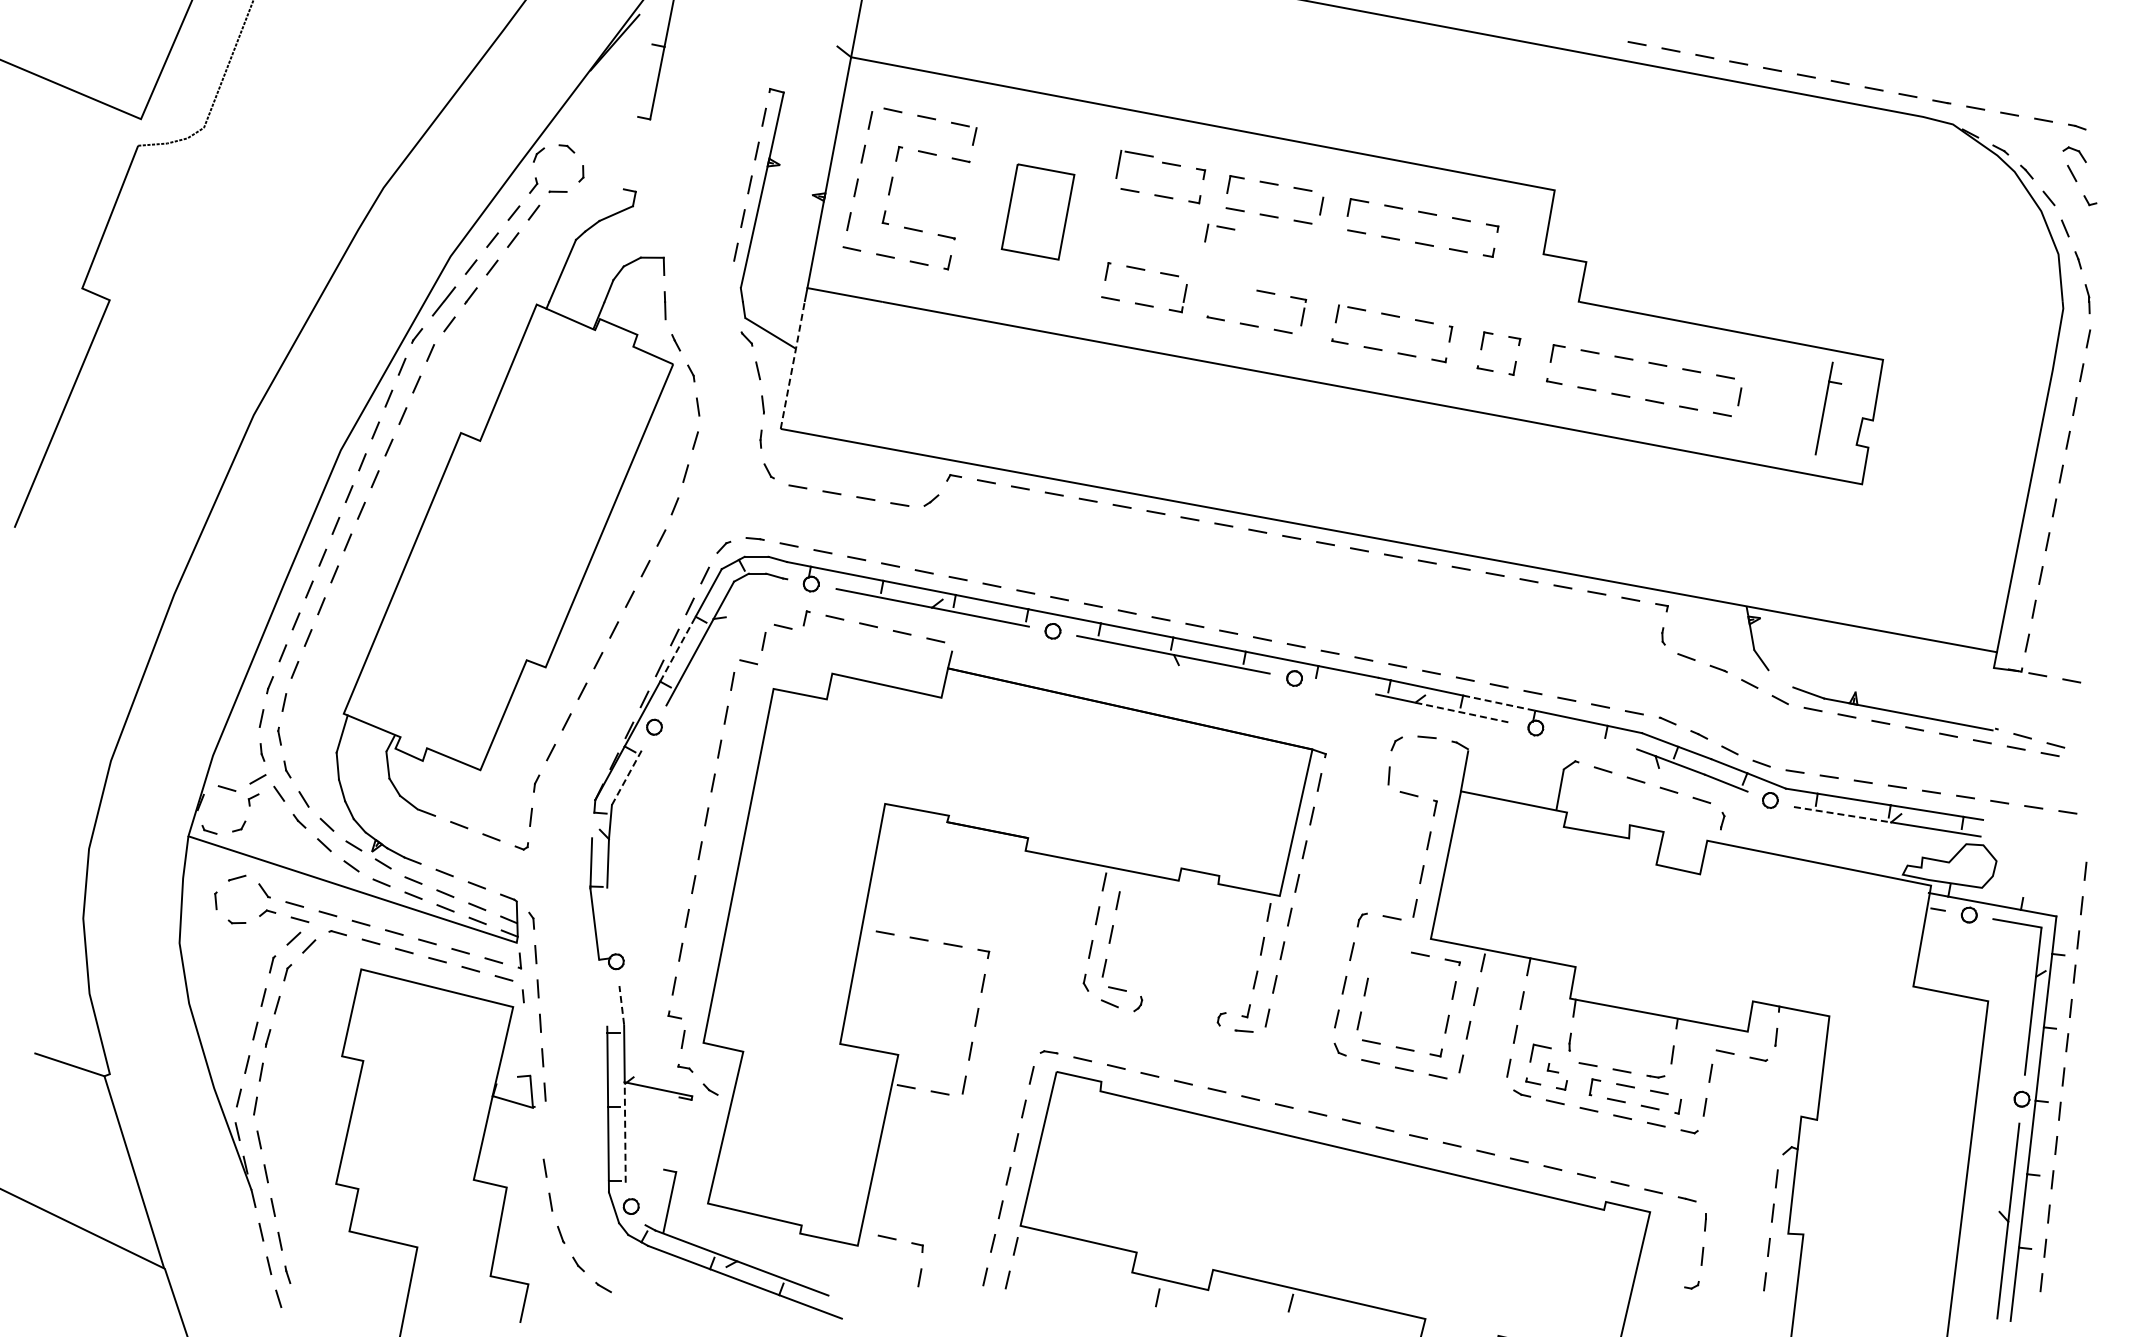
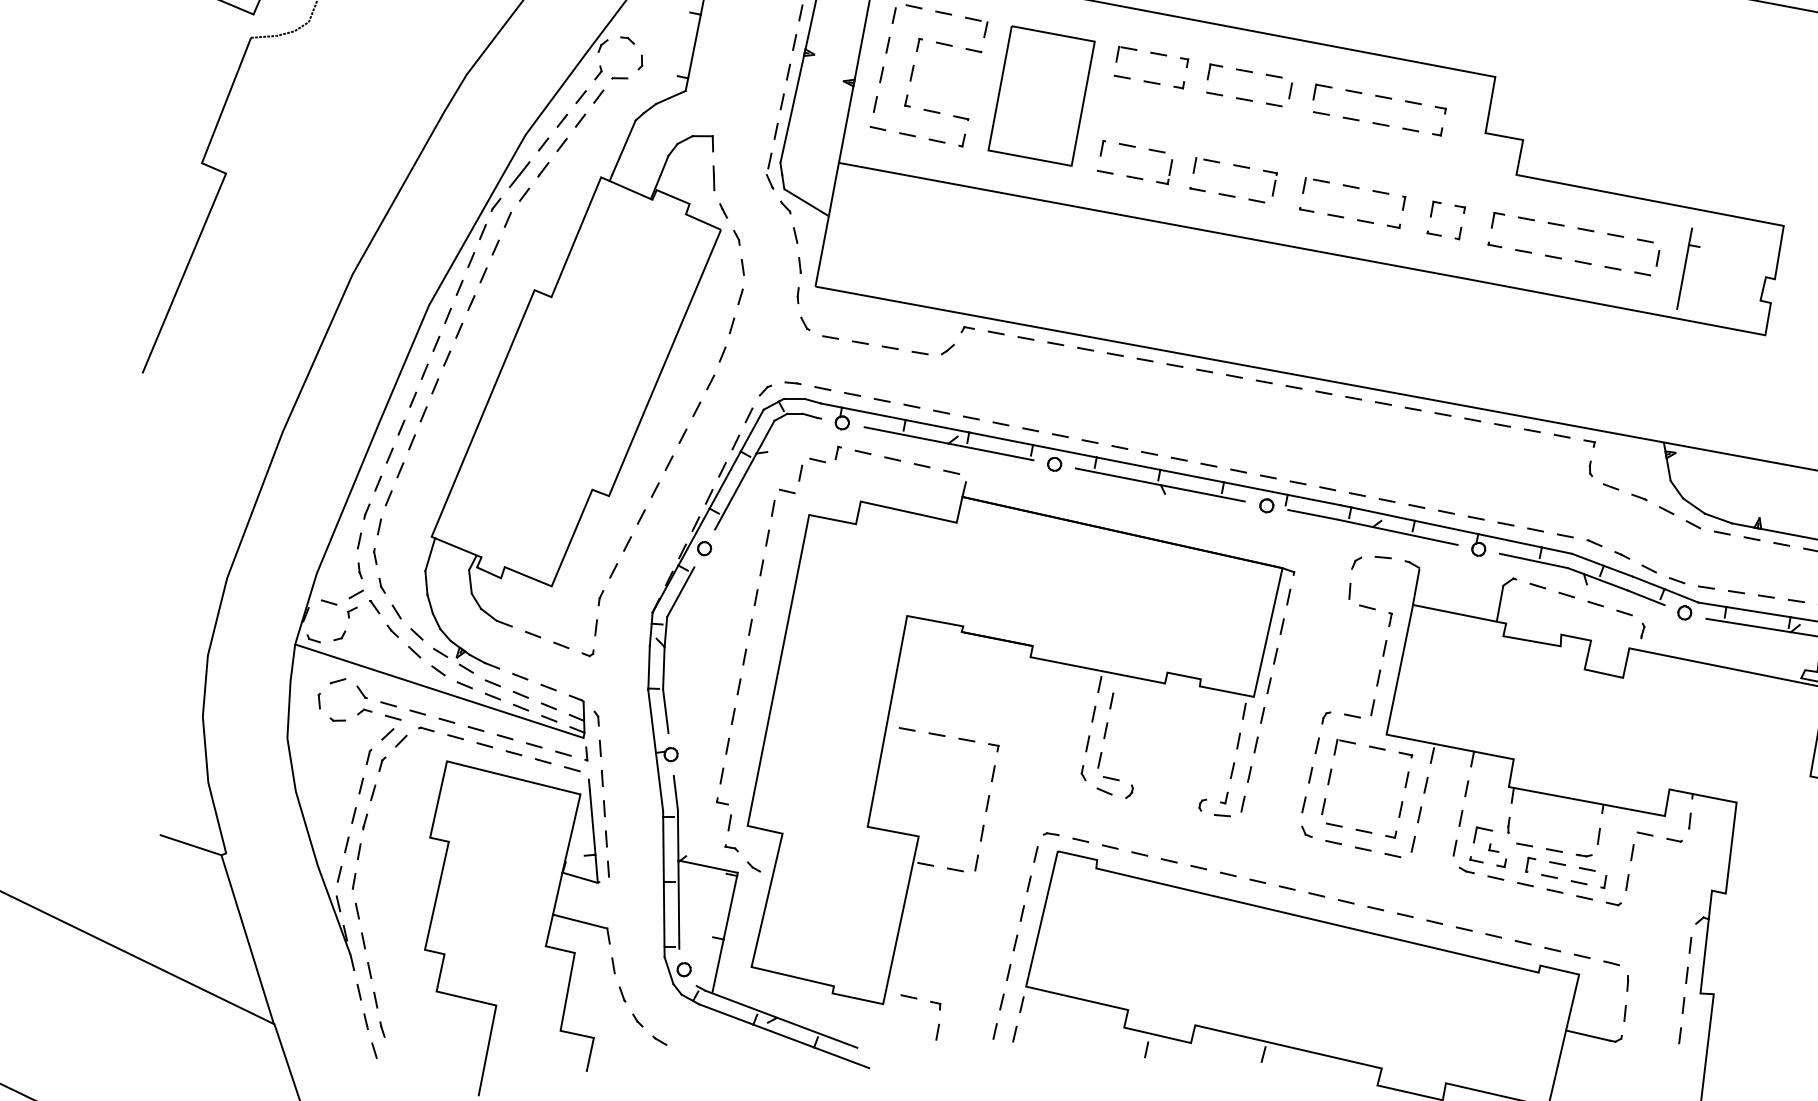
line: (642, 155) -> (694, 46), added
part: (1134, 164) -> (1126, 54), size x0.62
part: (1037, 211) -> (1041, 95), size x1.67
part: (1219, 232) -> (1206, 165), moved
part: (728, 297) -> (769, 171), added
line: (793, 364) -> (826, 230), dashed -> solid
part: (1828, 408) -> (1688, 268), moved
line: (677, 649) -> (724, 480), dashed -> solid
line: (1780, 678) -> (1693, 505), added
line: (1346, 688) -> (1312, 514), added
line: (1499, 703) -> (1446, 527), dashed -> solid
line: (1464, 712) -> (1416, 535), dashed -> solid
line: (1598, 741) -> (1533, 561), added
line: (627, 776) -> (680, 591), dashed -> solid
line: (1844, 814) -> (1749, 625), dashed -> solid
line: (593, 825) -> (651, 634), added
line: (610, 912) -> (665, 711), added
part: (1382, 952) -> (1344, 746), added
line: (603, 992) -> (659, 781), added
line: (621, 1005) -> (675, 793), dashed -> solid
line: (526, 1038) -> (592, 822), added
line: (625, 1133) -> (679, 905), dashed -> solid
line: (683, 1135) -> (730, 907), added
line: (512, 1151) -> (579, 921), added
line: (1660, 1281) -> (1588, 1035), added

